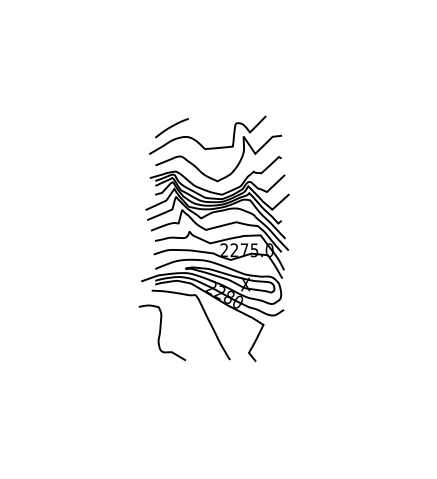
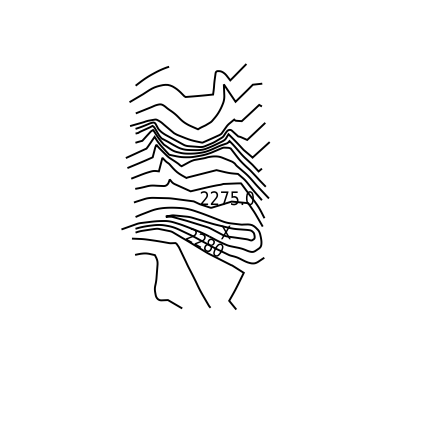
curve: (160, 332) -> (156, 280), moved

